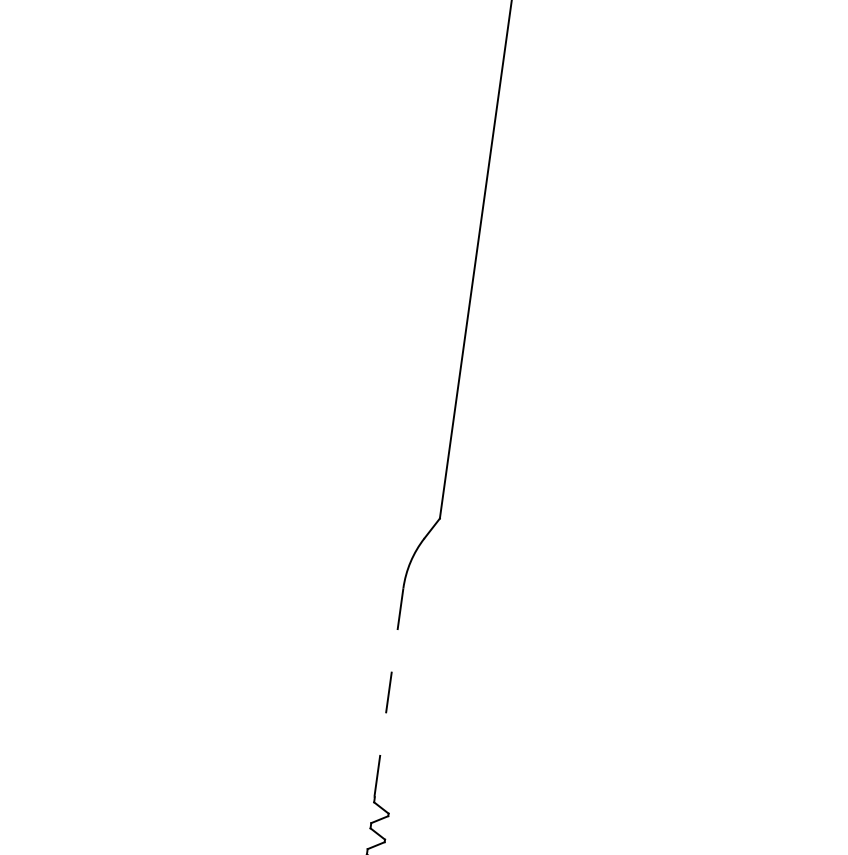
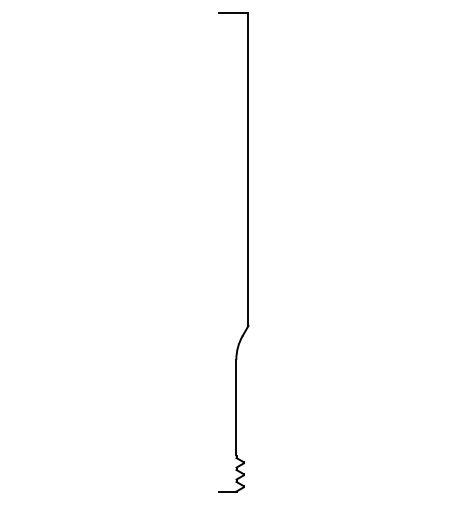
line: (389, 692) -> (236, 407), dashed -> solid

